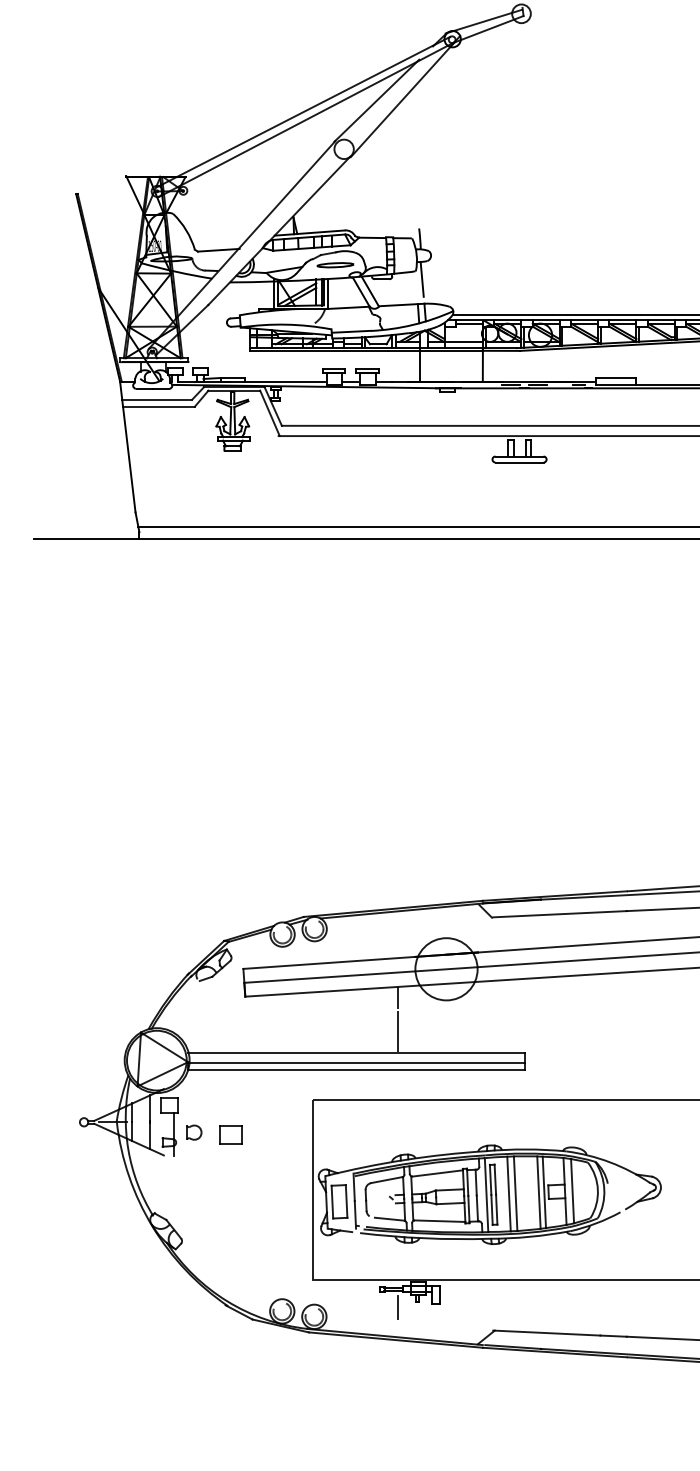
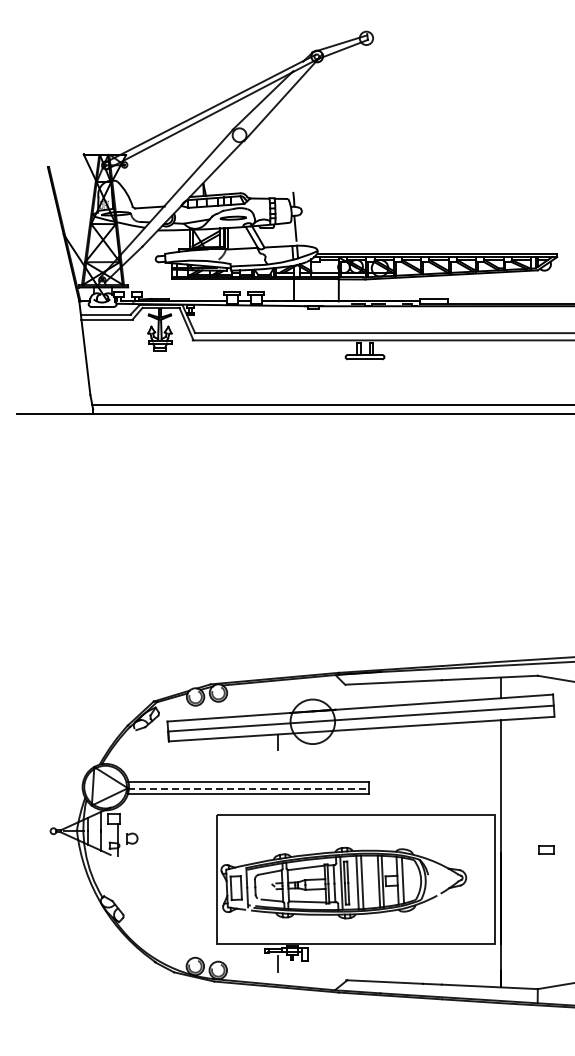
line: (398, 1031) -> (278, 766), removed
line: (356, 1062) -> (248, 788), solid -> dashed
part: (230, 1135) -> (158, 840), removed

